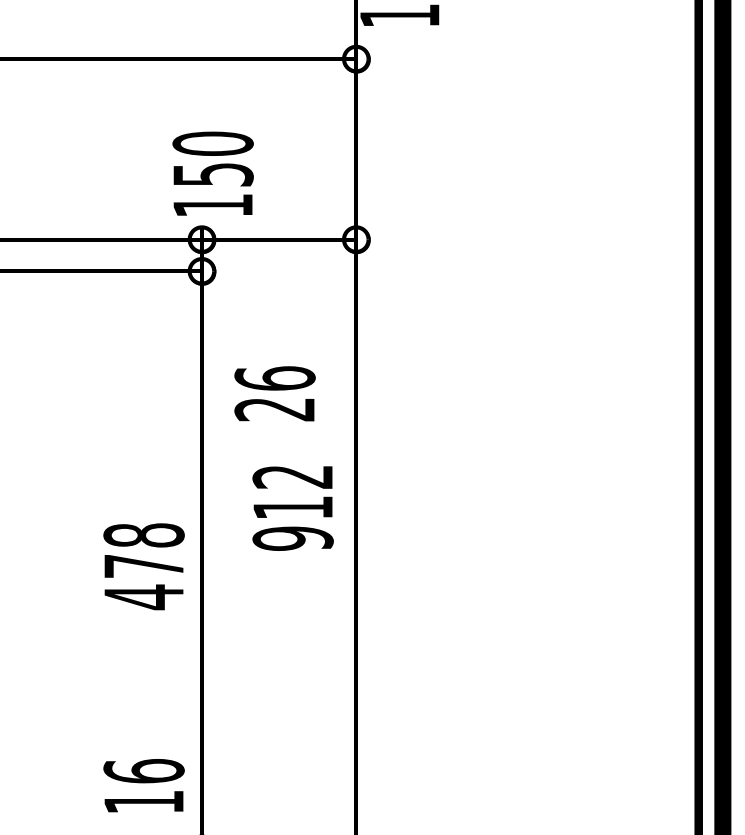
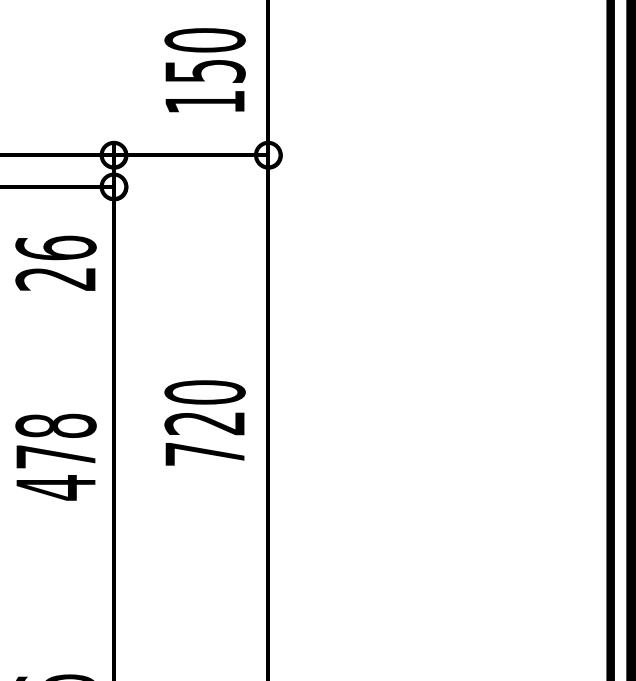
text: (212, 173) -> (204, 70), moved
text: (274, 393) -> (55, 263), moved
text: (292, 507) -> (204, 423), 912 -> 720
text: (143, 566) -> (55, 457), moved

